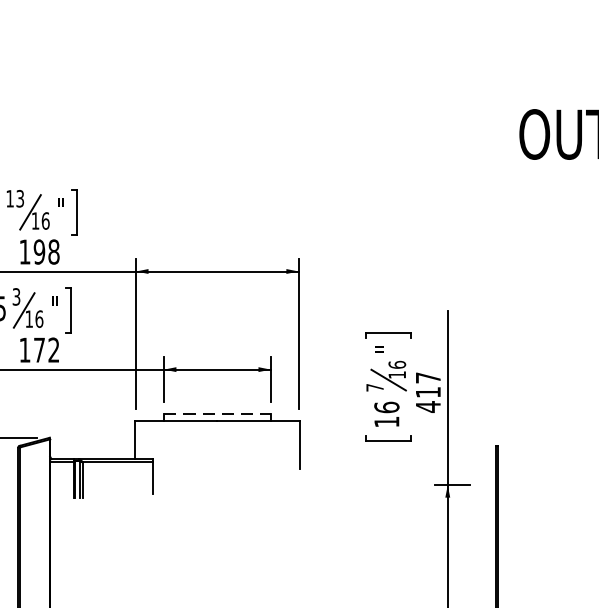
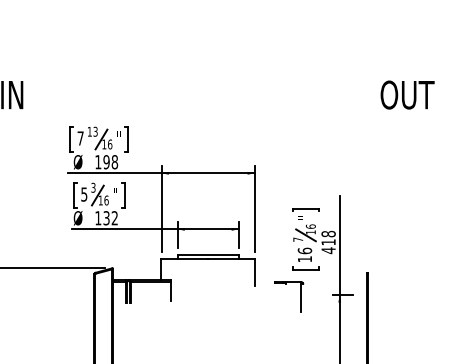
text: (39, 350) -> (106, 218), 172 -> 132
text: (428, 376) -> (328, 233), 417 -> 418
line: (217, 413) -> (208, 254), dashed -> solid
part: (379, 487) -> (300, 296), added

